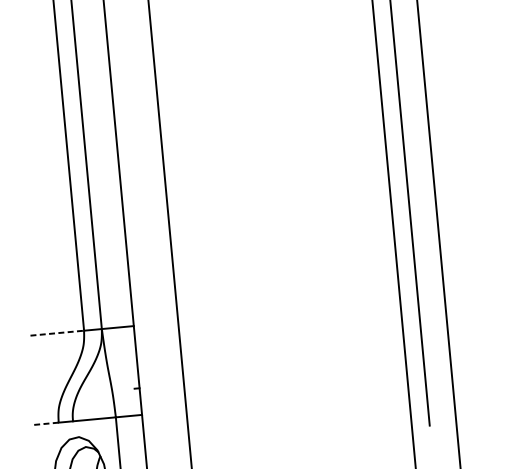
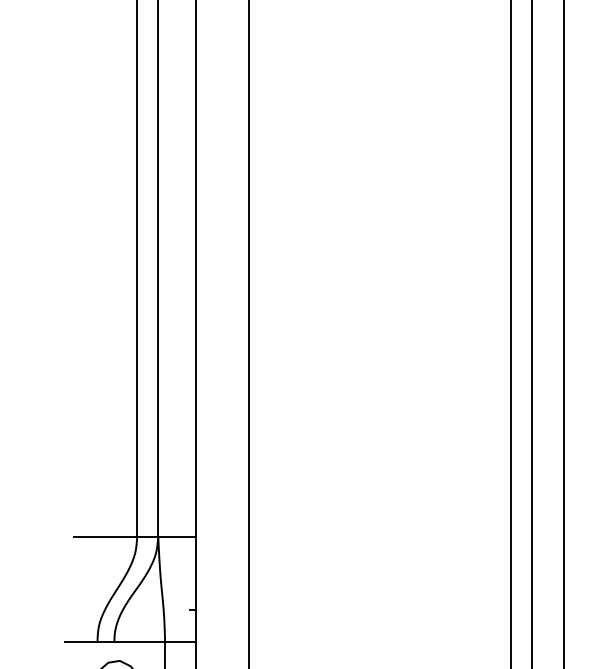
line: (57, 333) -> (105, 536), dashed -> solid
line: (44, 423) -> (80, 641), dashed -> solid

